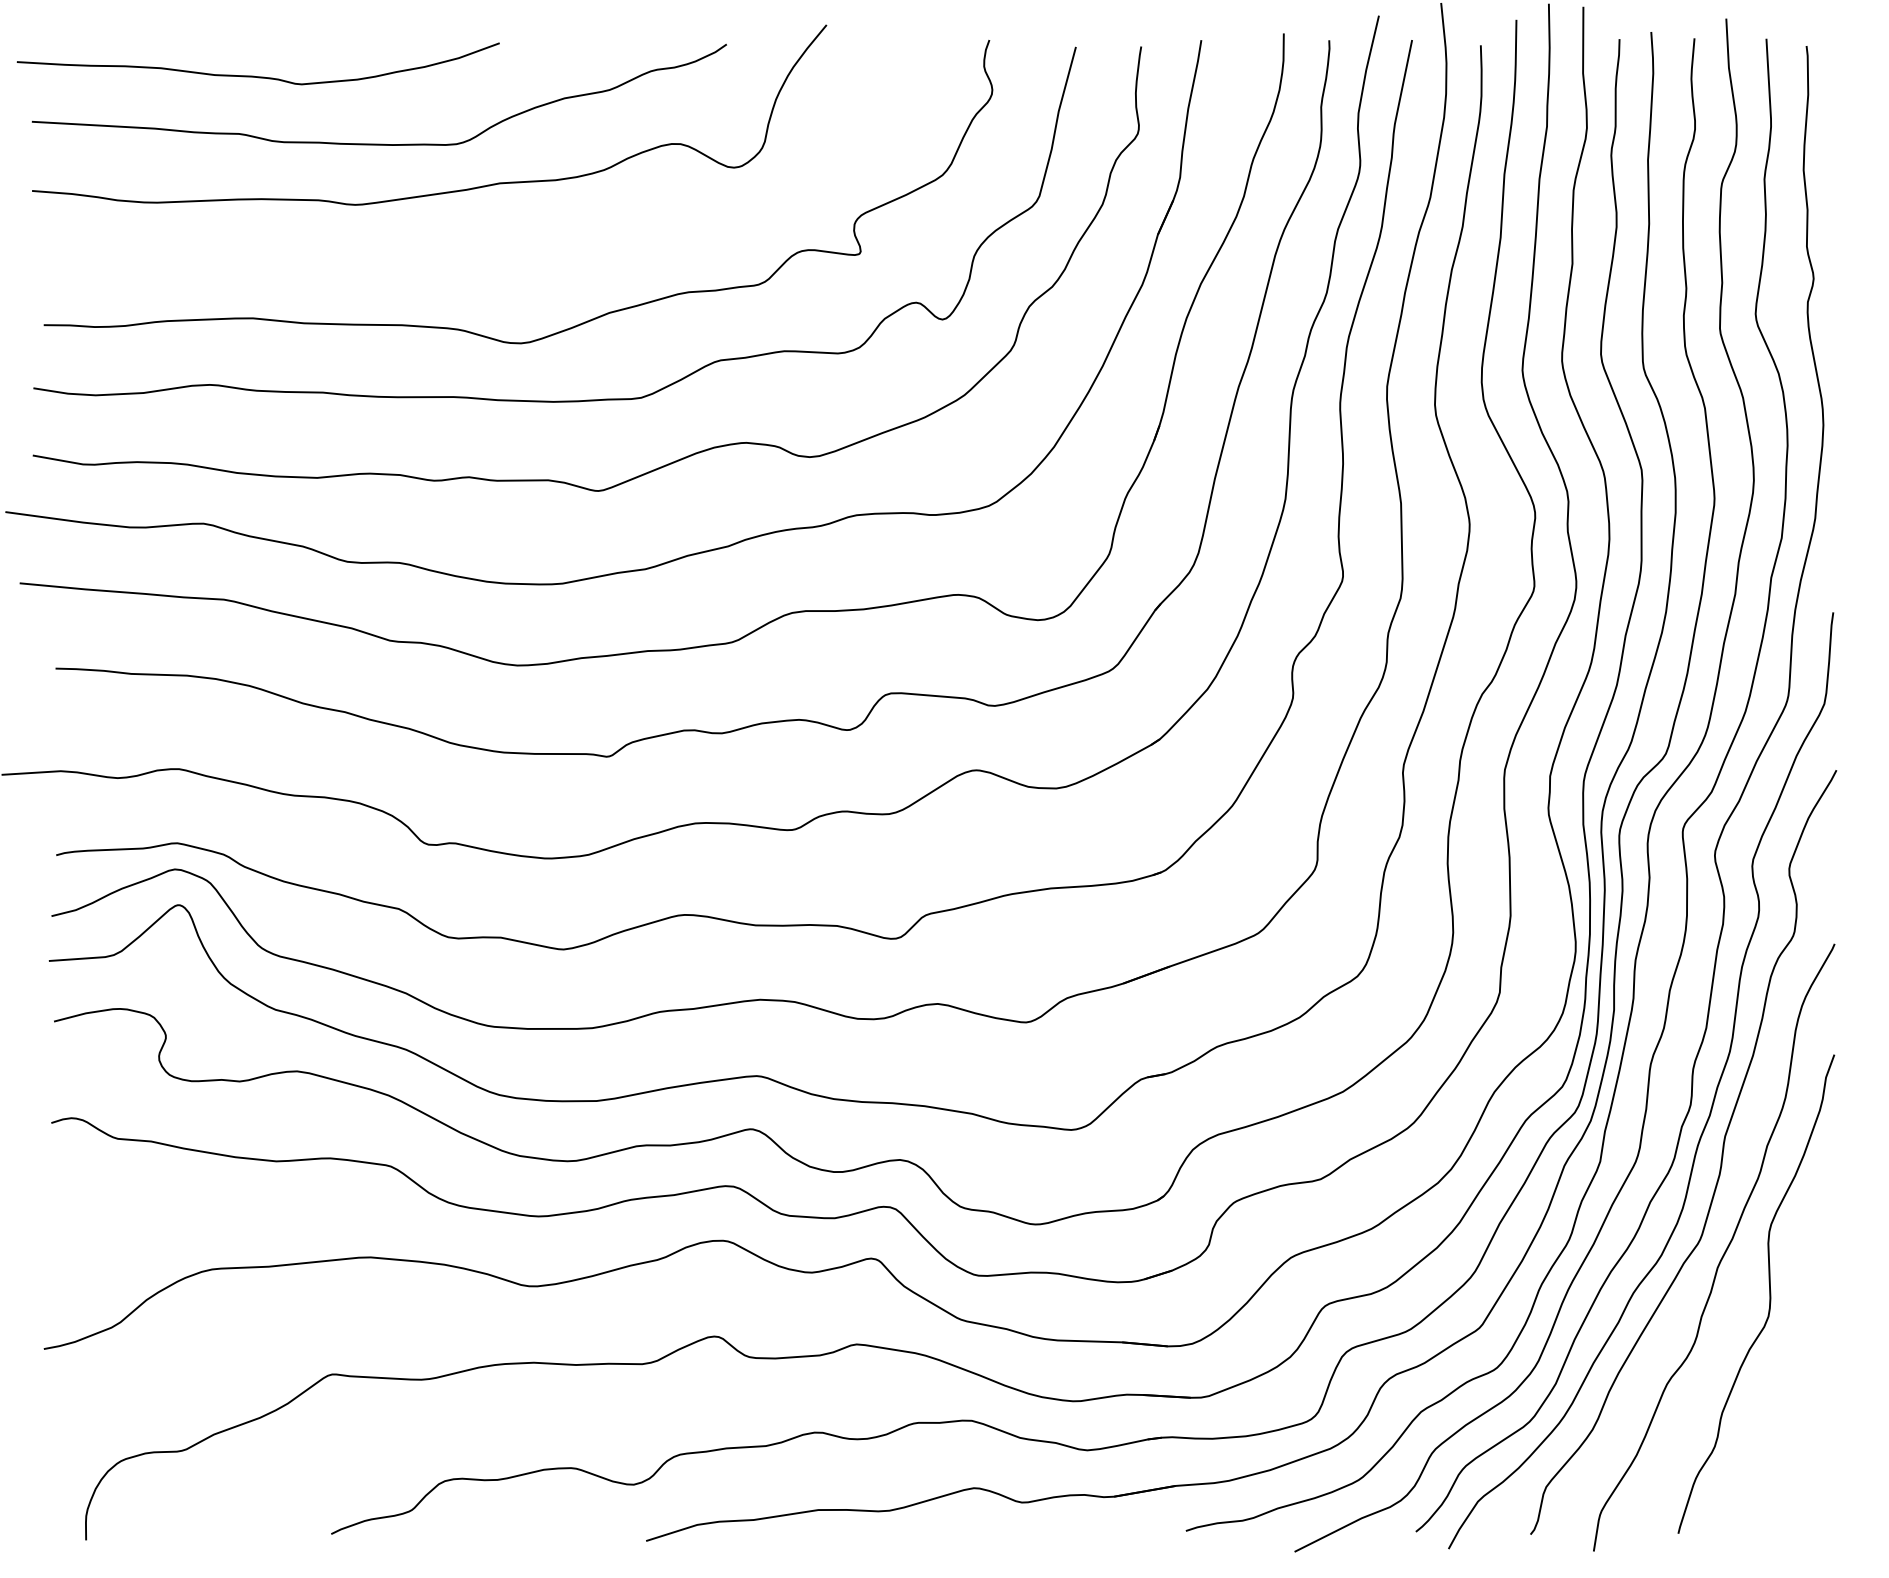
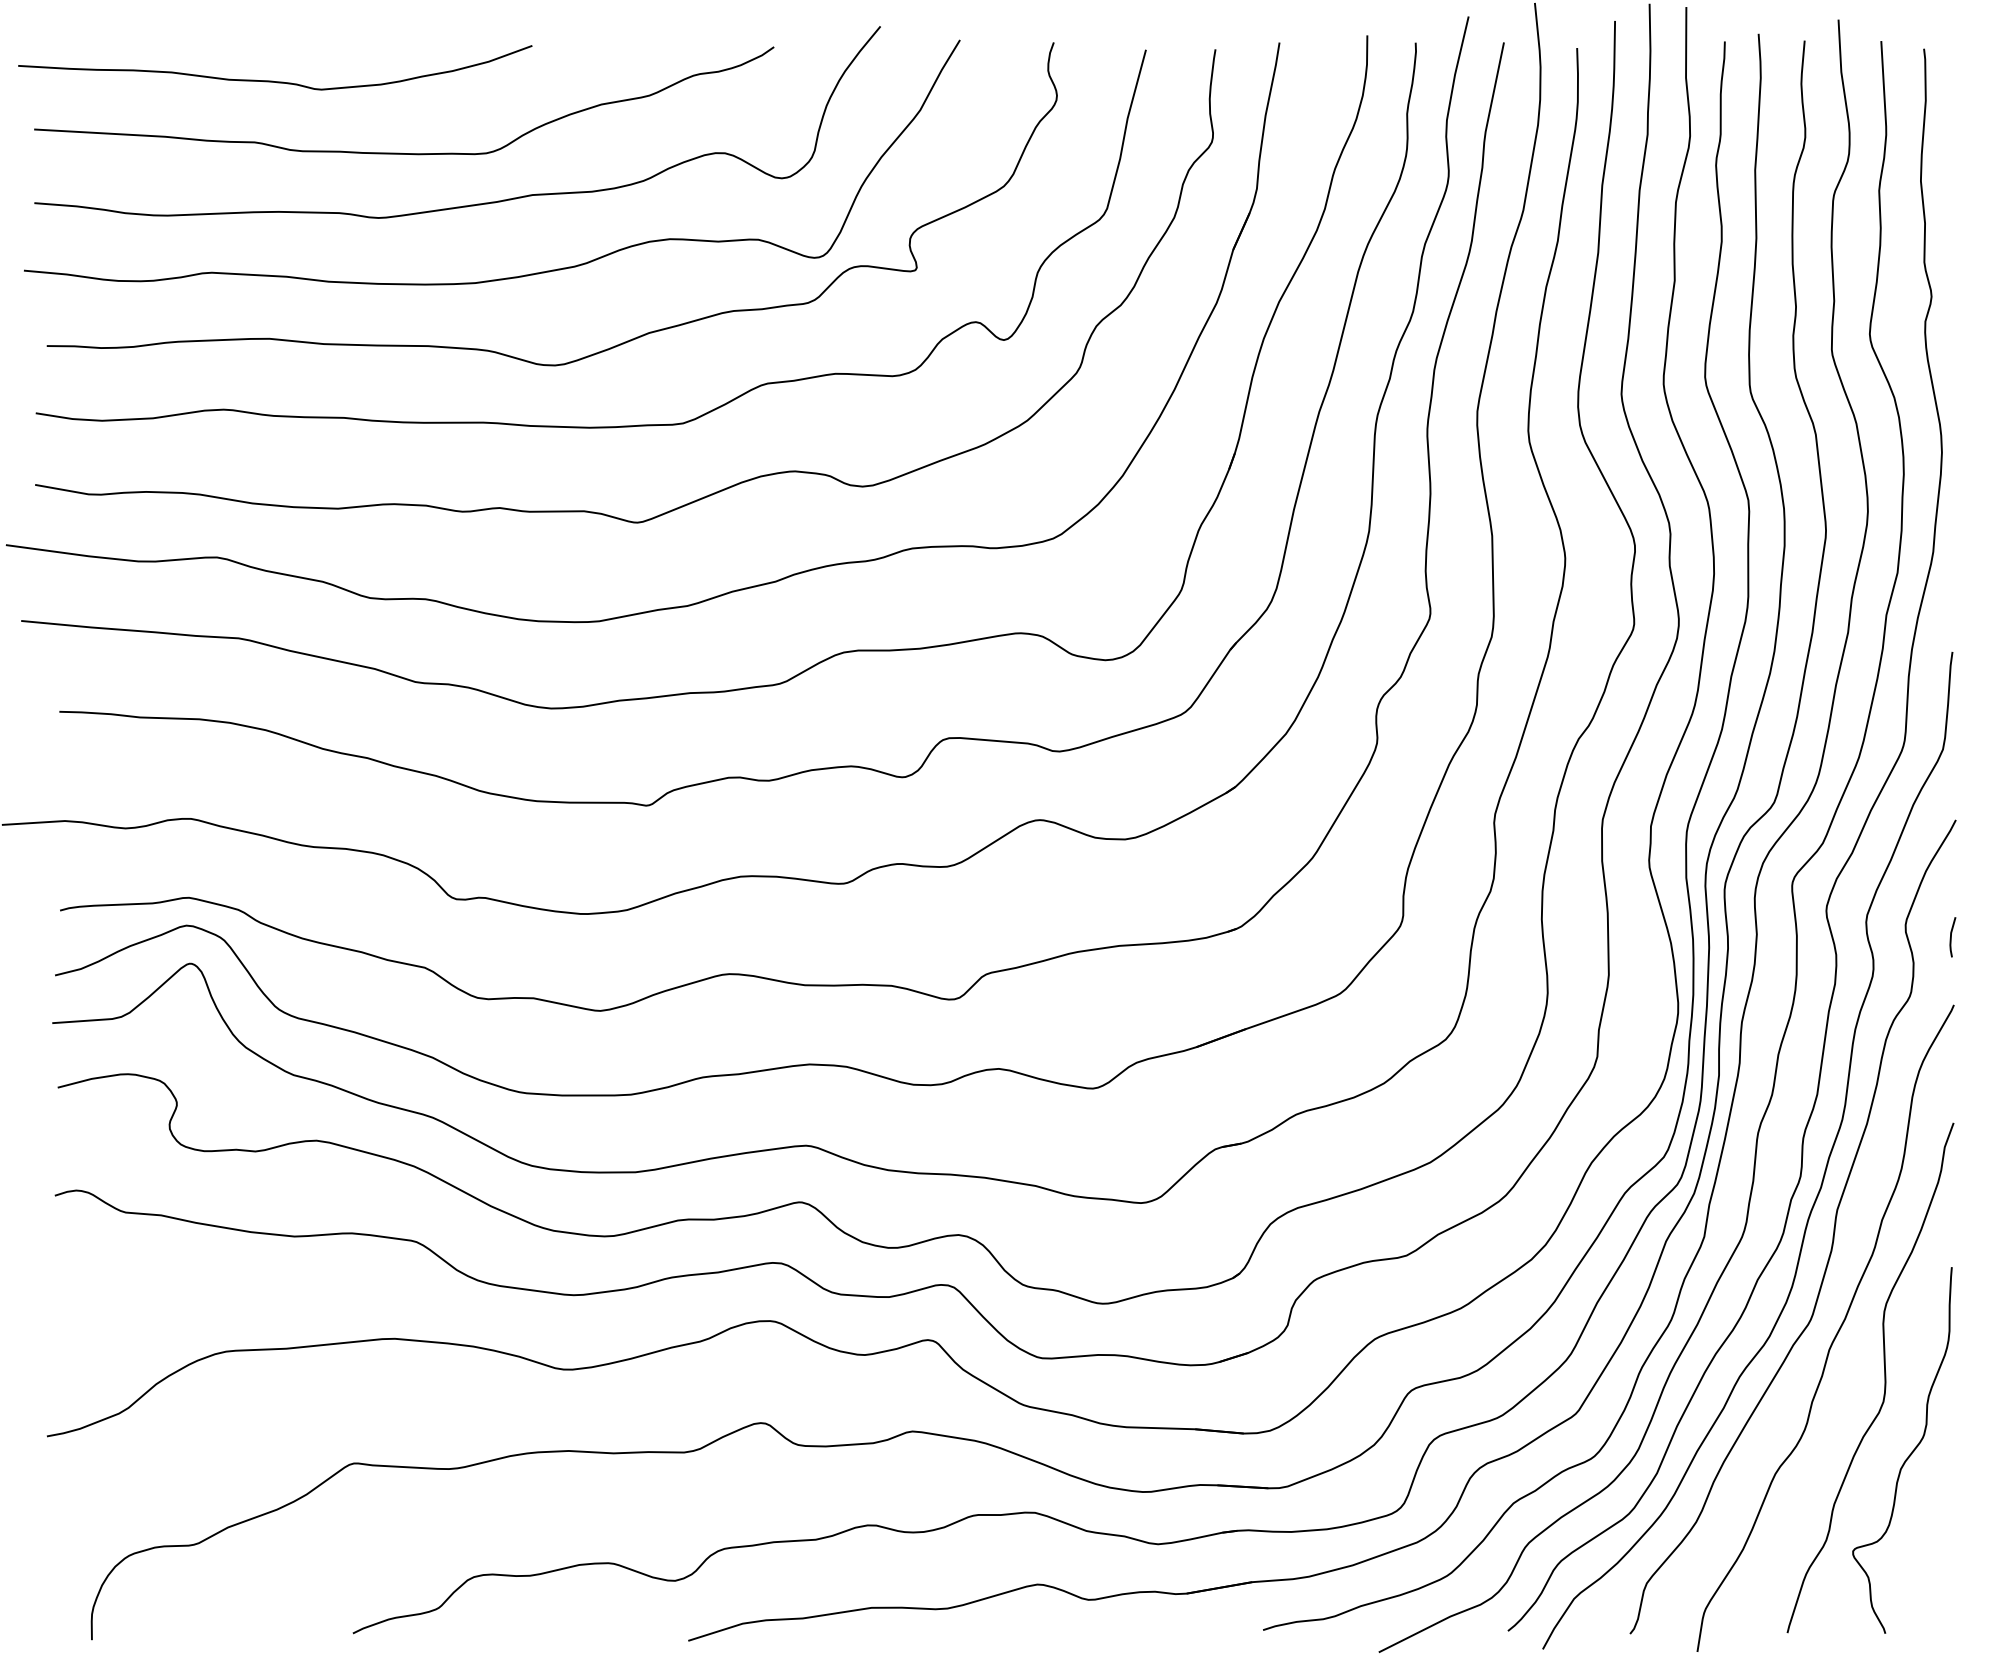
curve: (476, 260) -> (507, 277), added
line: (1832, 880) -> (1951, 937), added
curve: (1791, 1367) -> (1907, 1456), added

